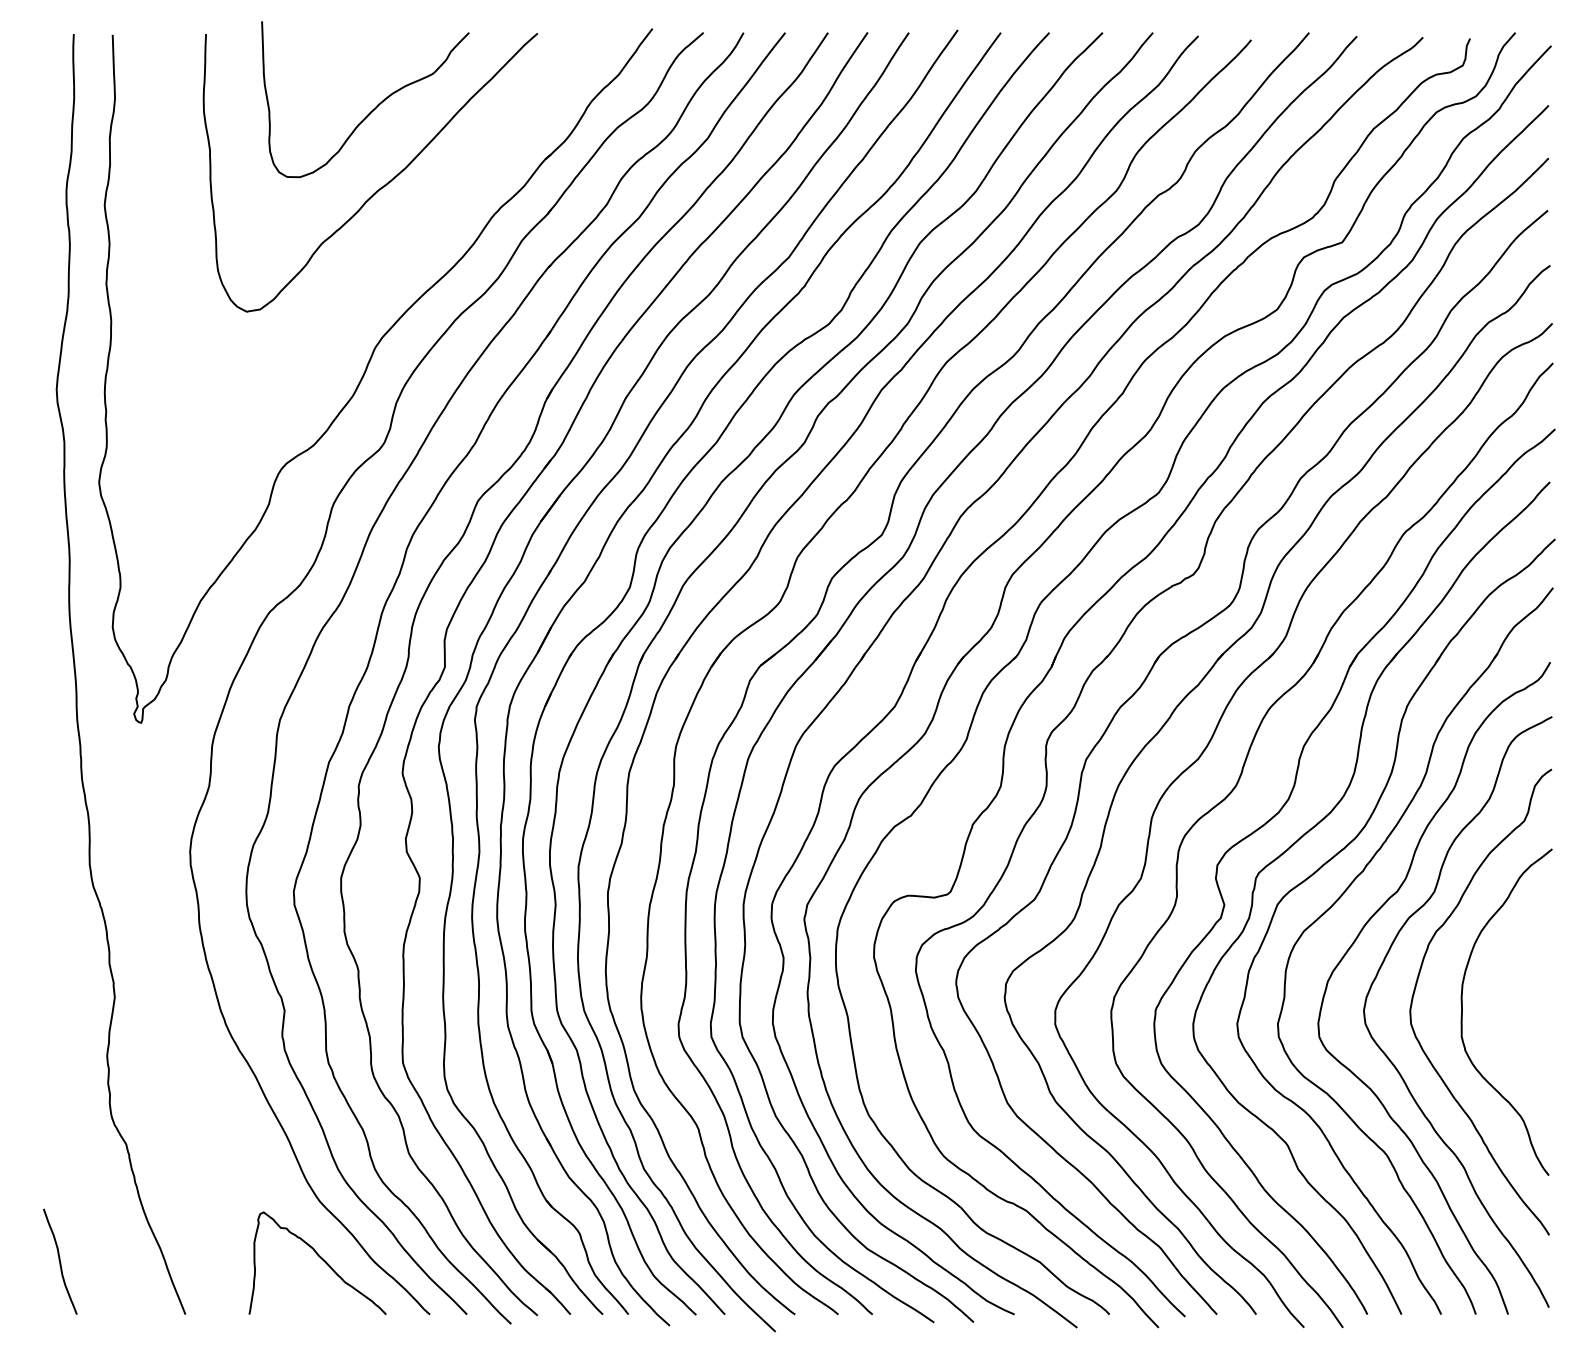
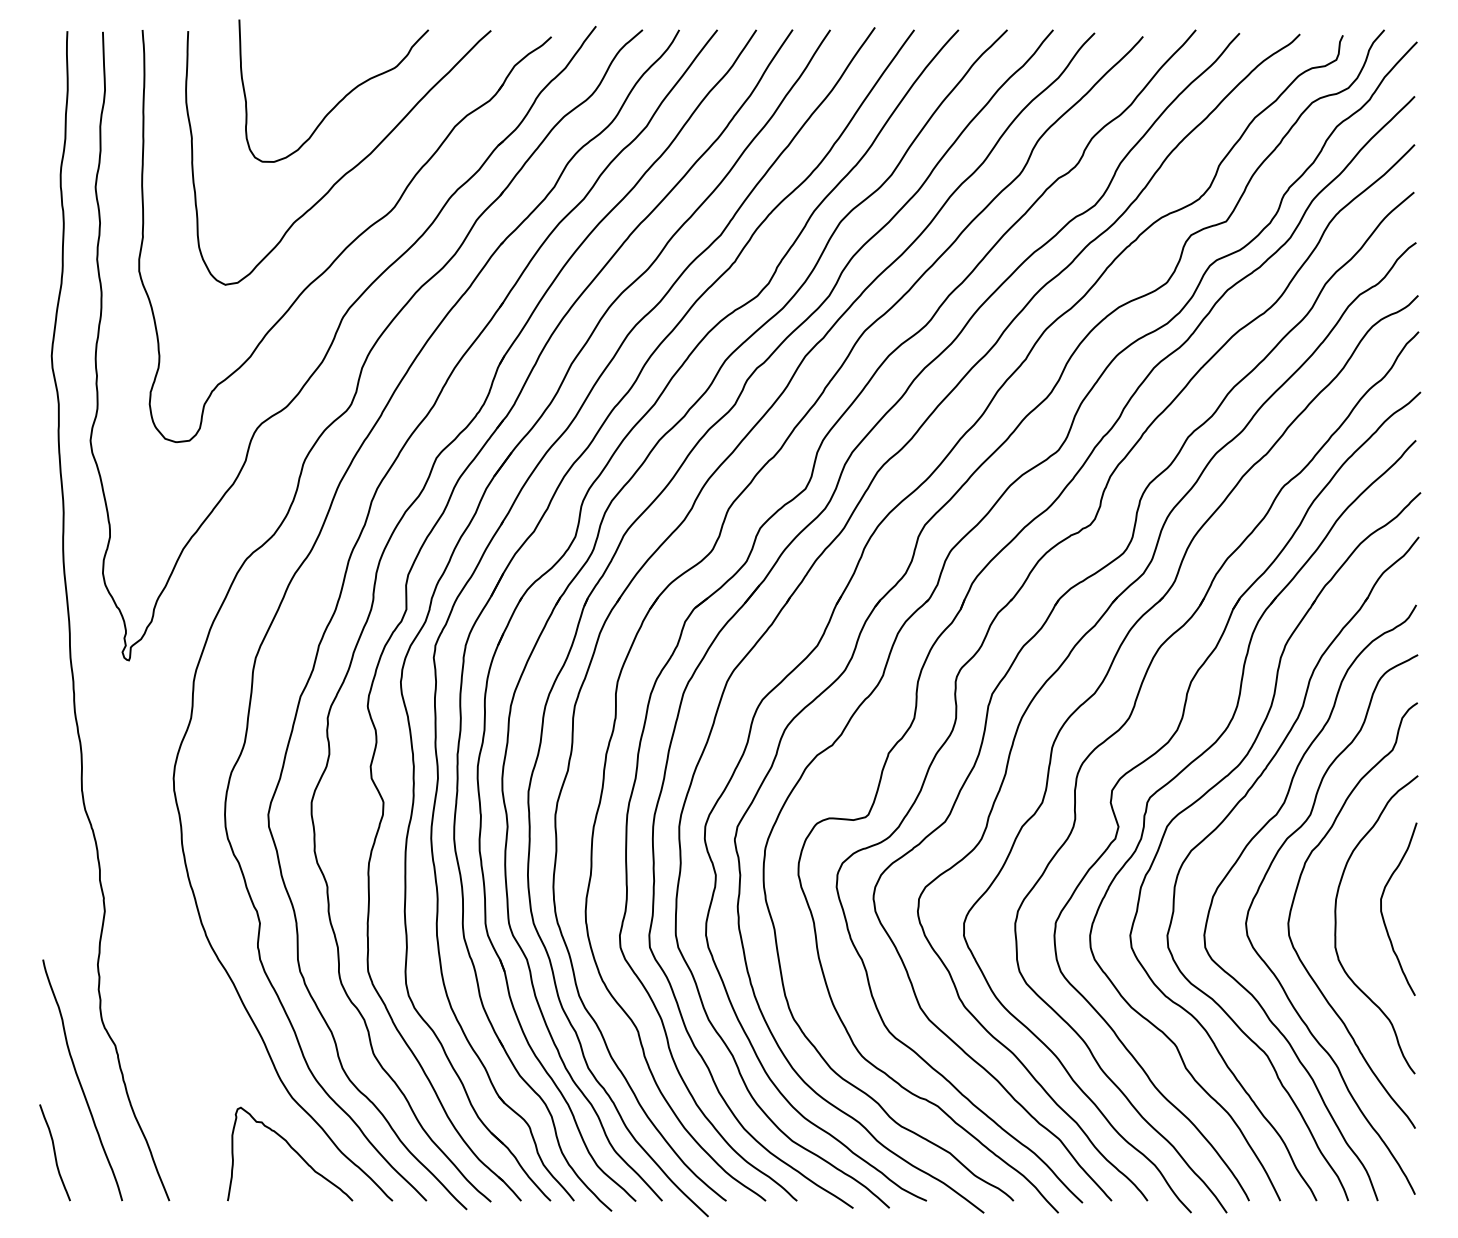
part: (383, 265) -> (350, 242), added
curve: (1513, 997) -> (1382, 911), added
curve: (88, 1183) -> (80, 1081), added

